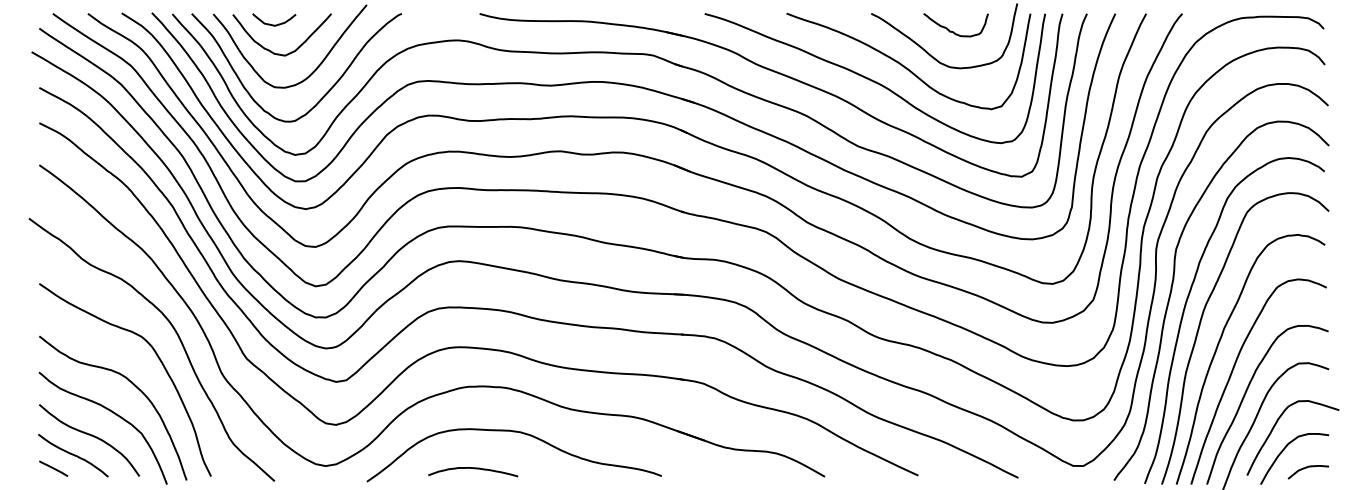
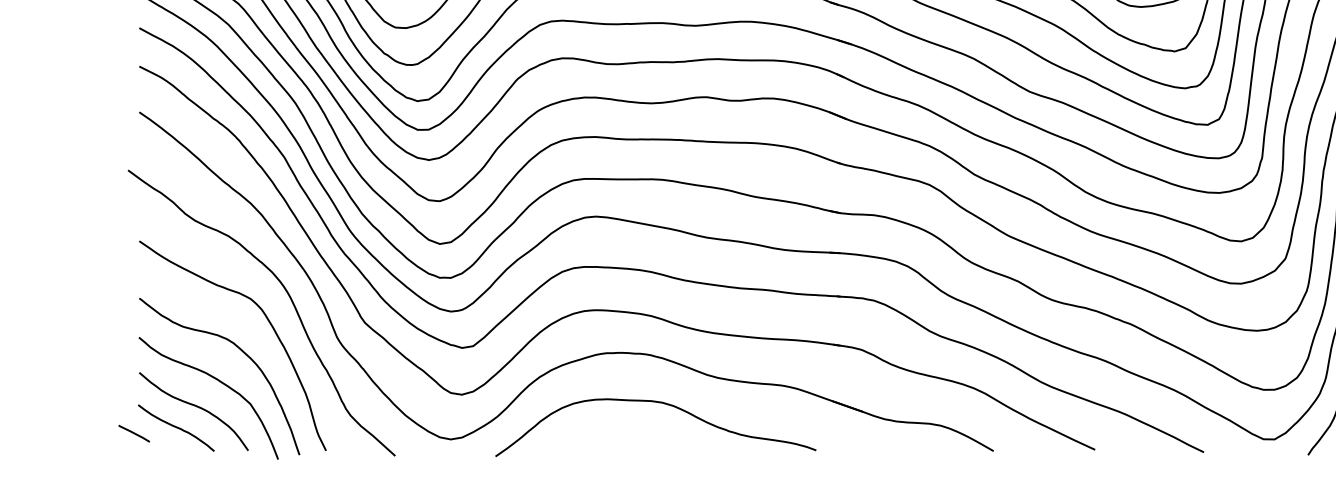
line: (53, 468) -> (134, 433), moved
curve: (474, 469) -> (612, 443), removed

